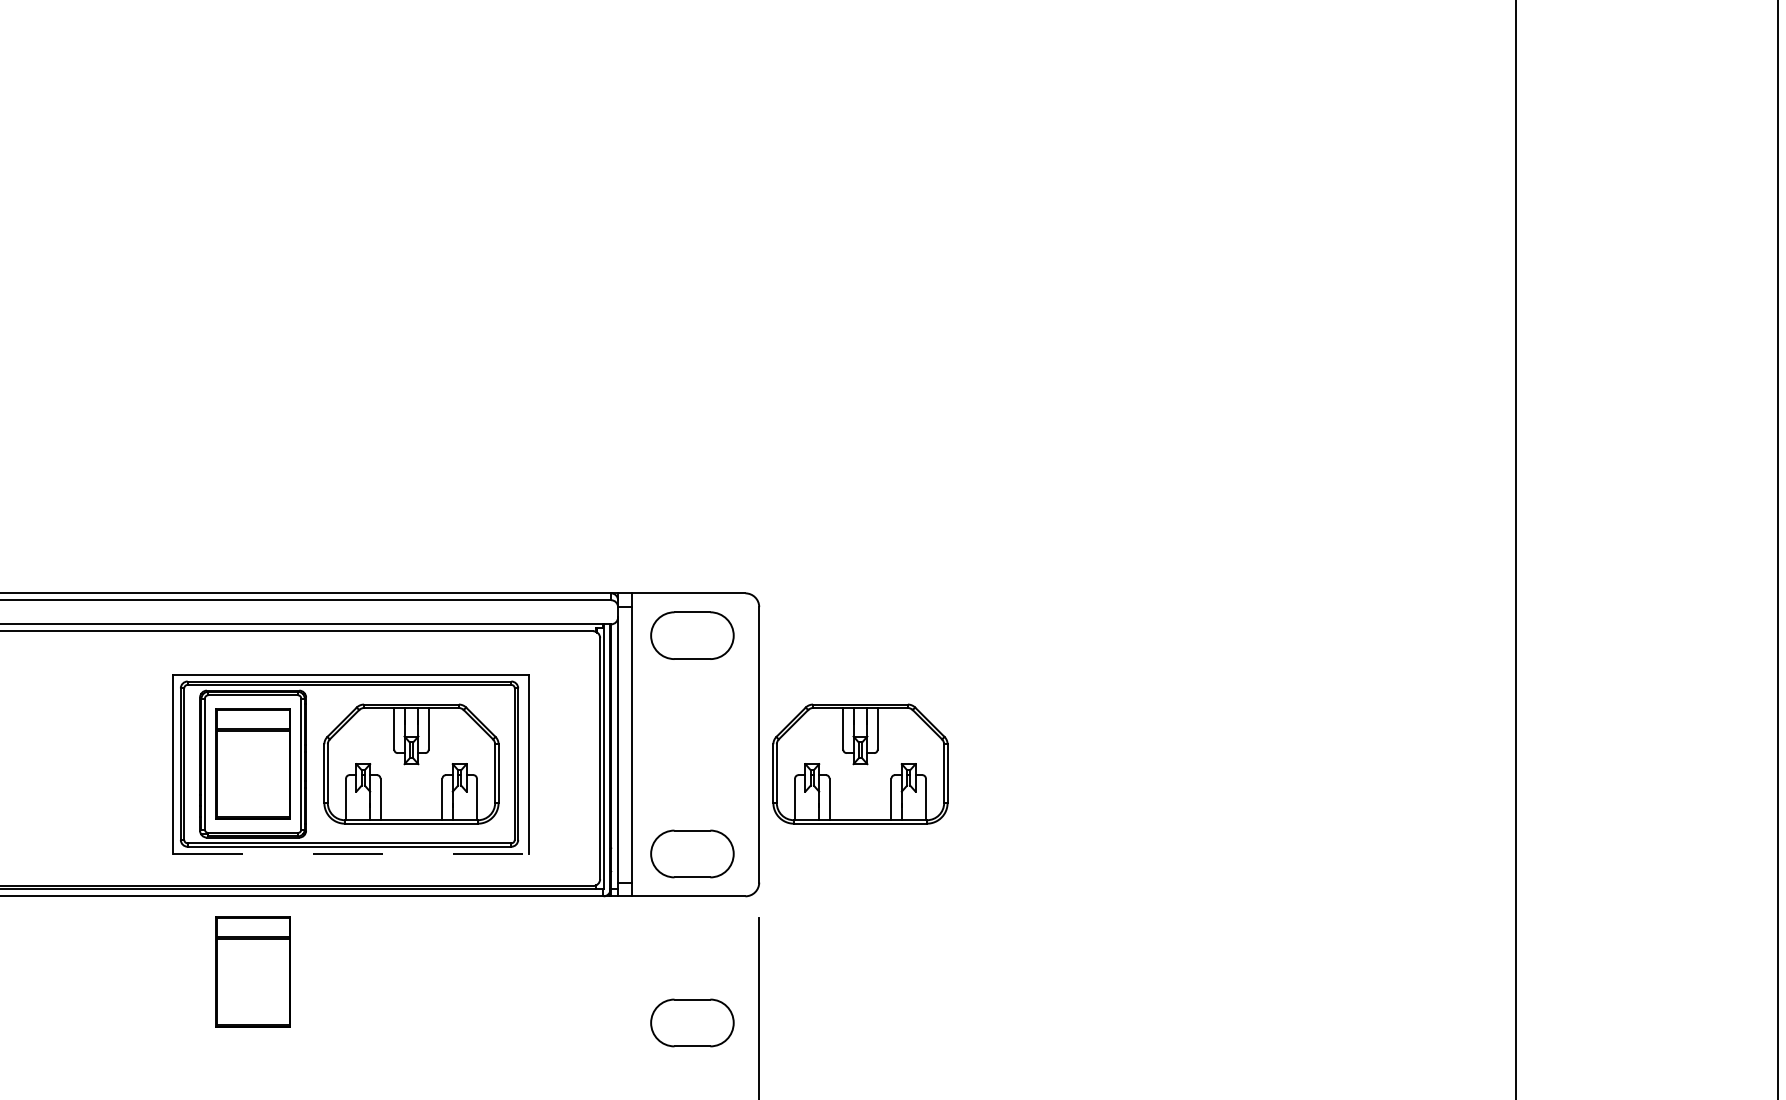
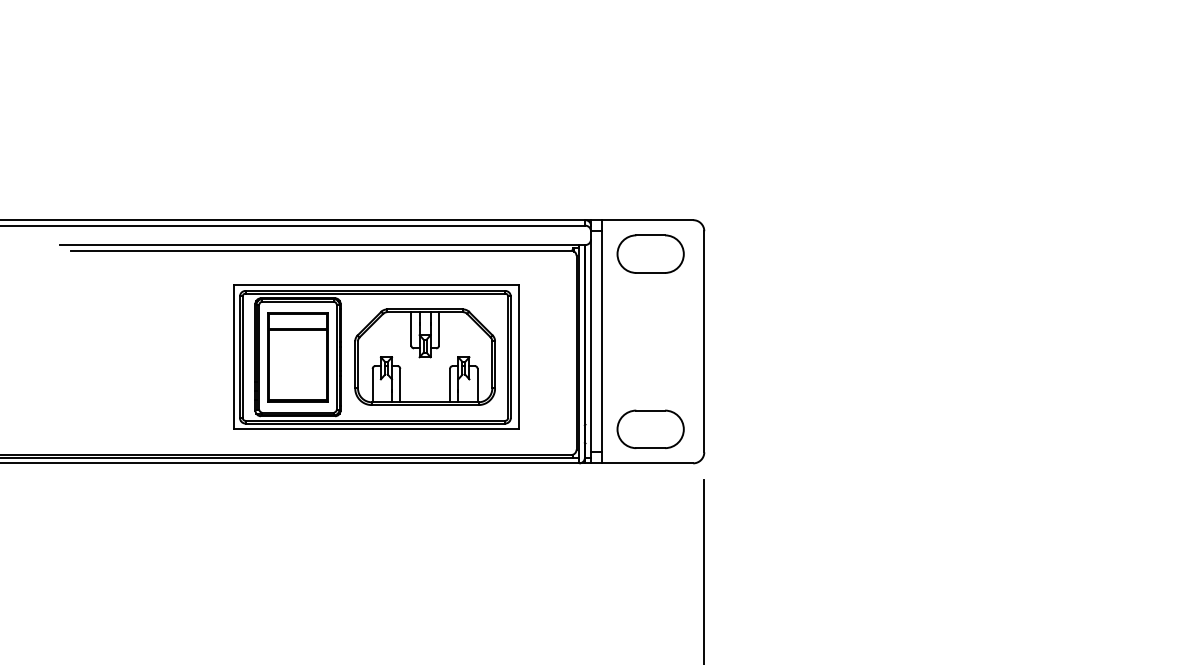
part: (860, 763) -> (785, 356), removed
line: (350, 853) -> (376, 428), dashed -> solid
part: (252, 971) -> (297, 523), removed
part: (692, 1022) -> (650, 564), removed

